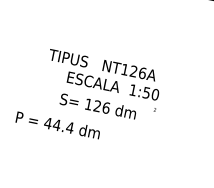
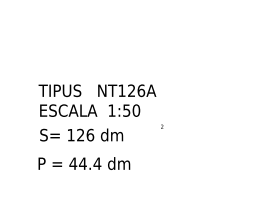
text: (113, 86) -> (90, 110), moved
text: (98, 105) -> (81, 134), moved
text: (58, 125) -> (84, 163), moved

